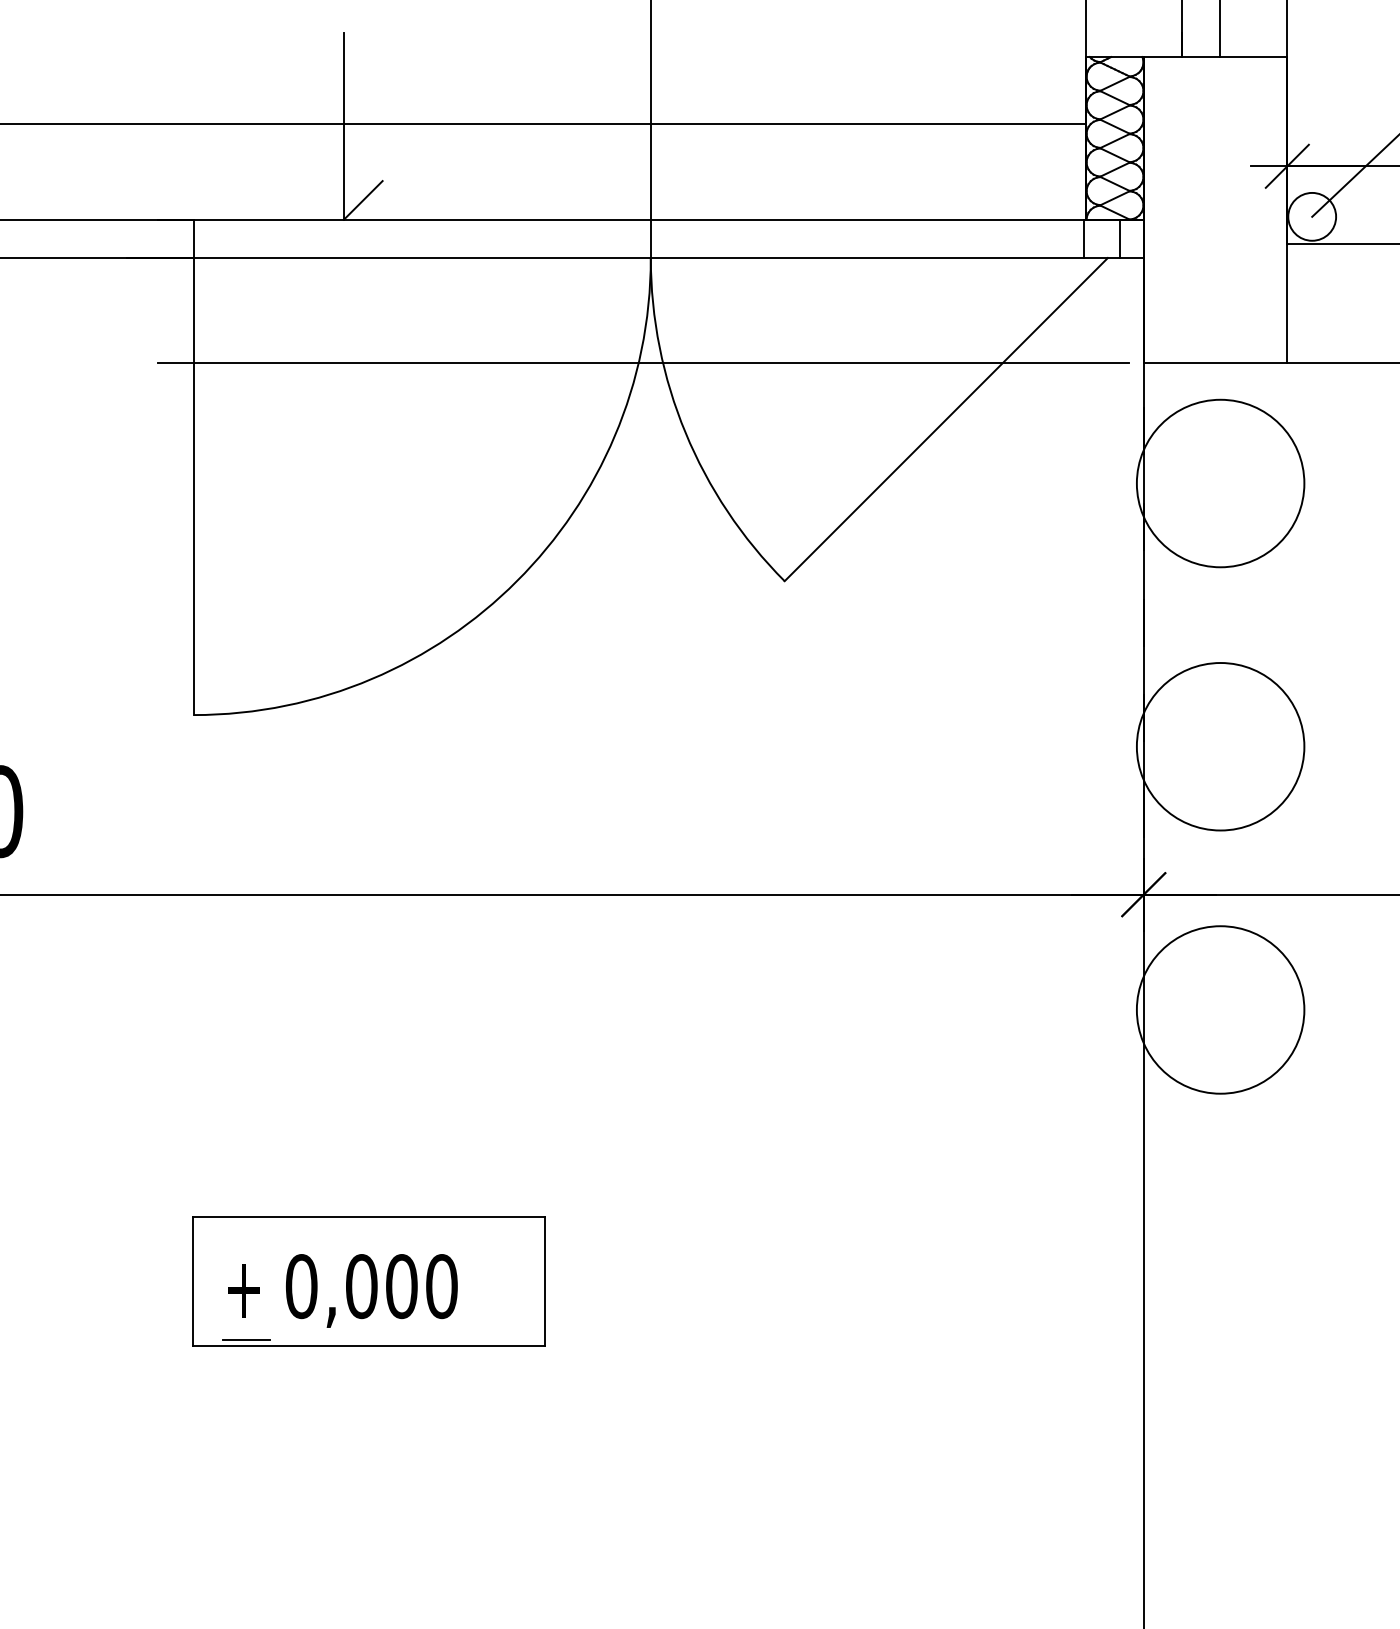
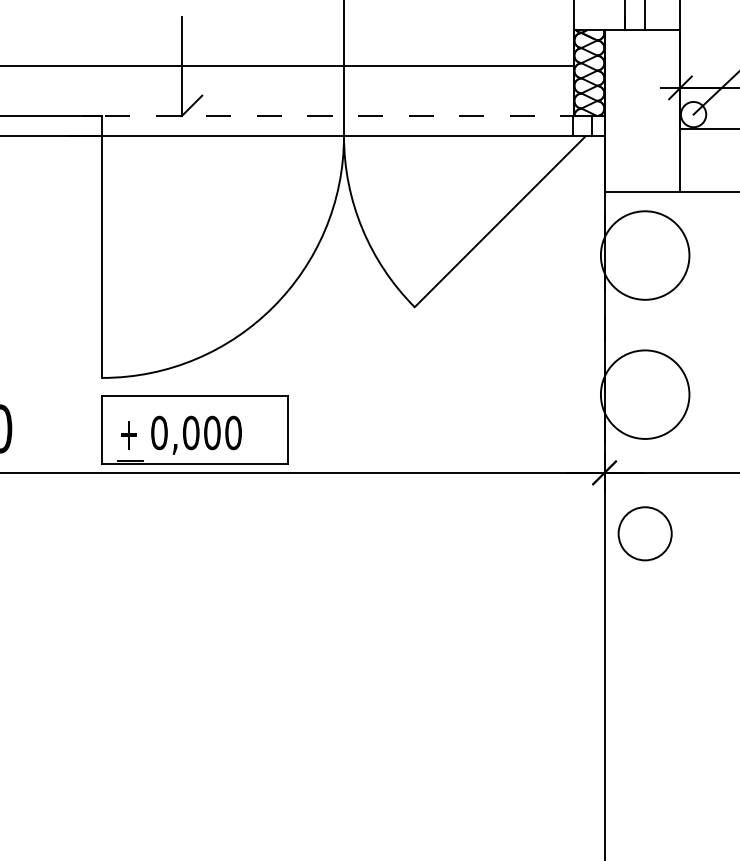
line: (651, 220) -> (344, 116), solid -> dashed
line: (642, 364) -> (339, 192), removed
circle: (1219, 1009) -> (644, 533), size x0.6
part: (367, 1279) -> (194, 429), moved

